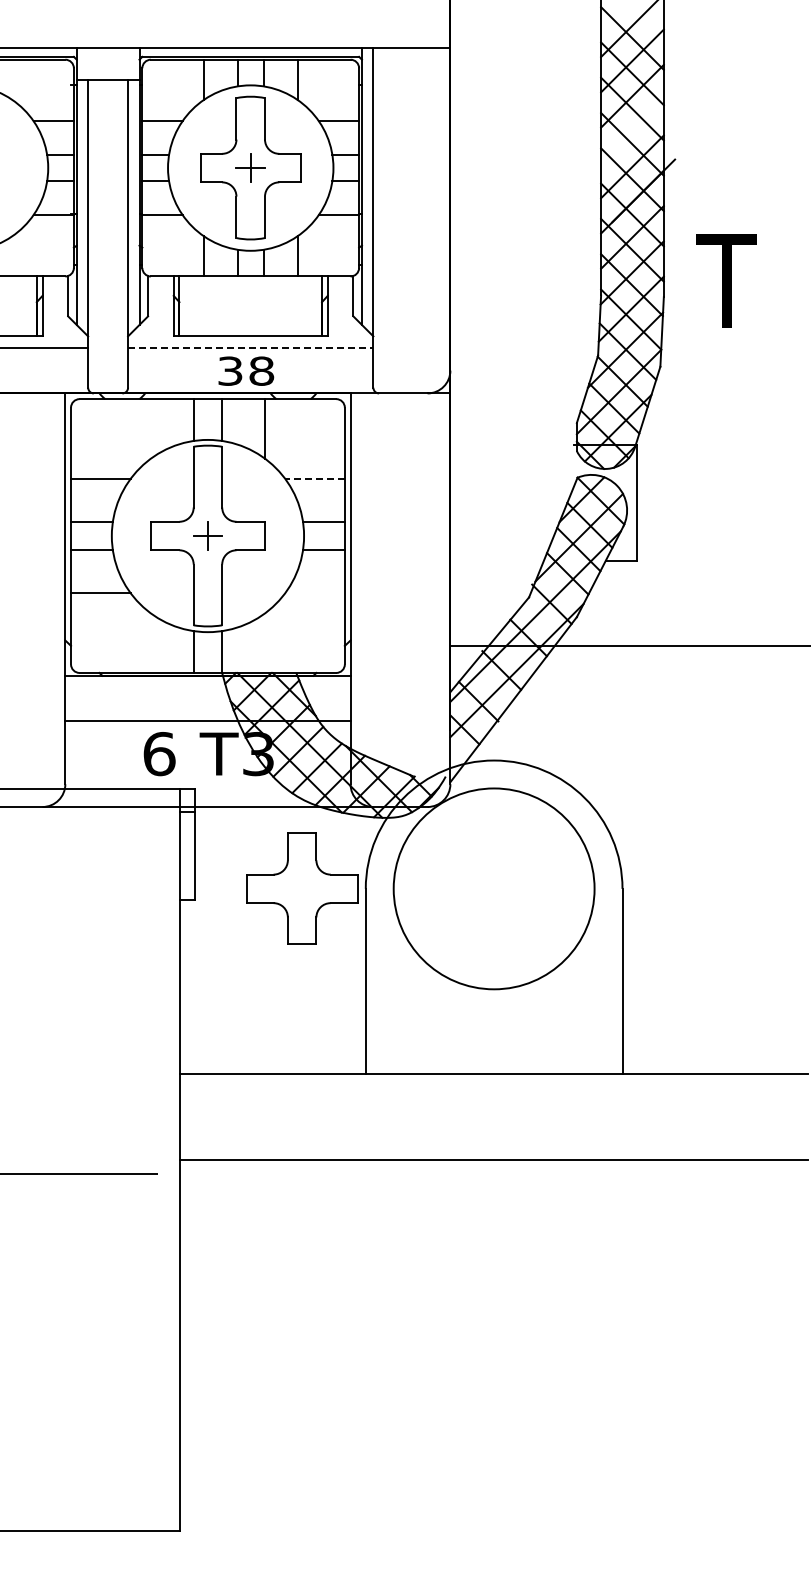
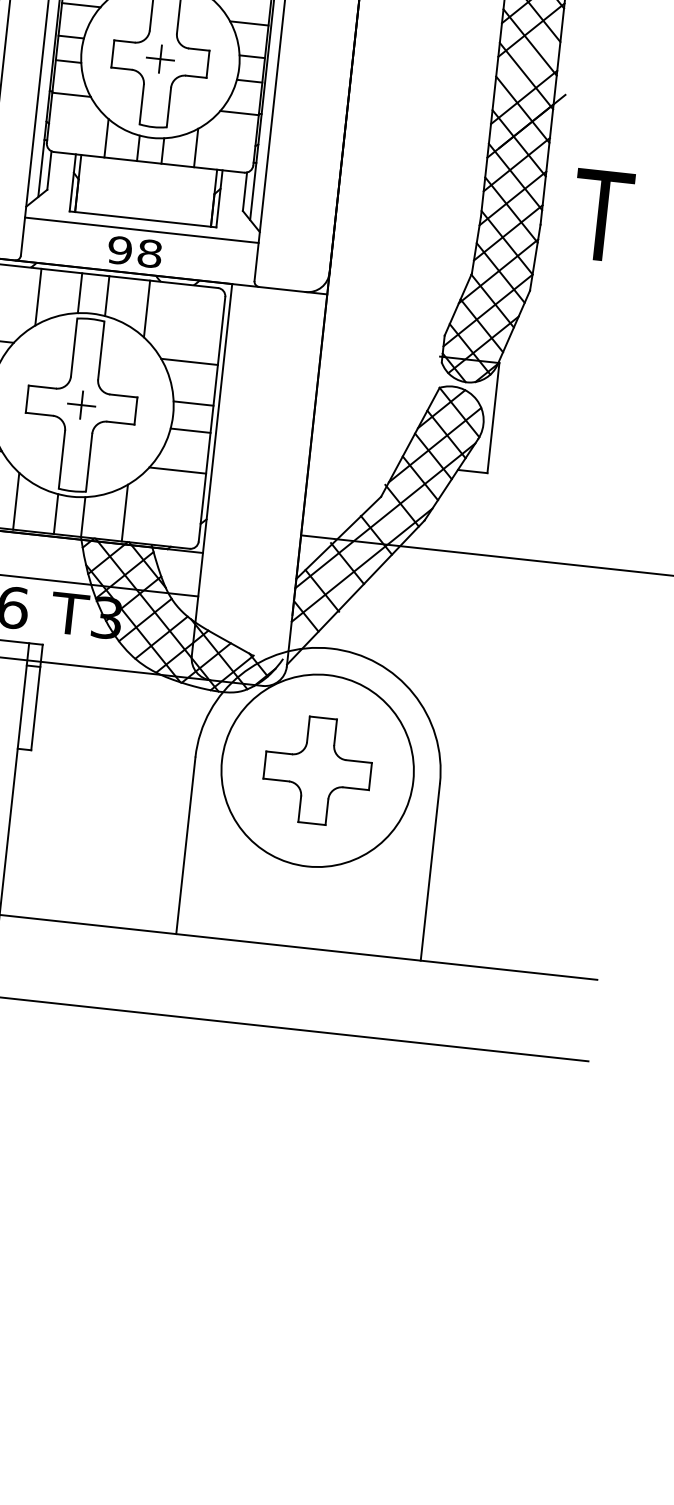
line: (250, 347) -> (141, 229), dashed -> solid
text: (230, 370) -> (120, 249), 38 -> 98
line: (150, 428) -> (38, 296), added
line: (315, 479) -> (189, 362), dashed -> solid
line: (314, 593) -> (177, 470), added
line: (150, 642) -> (15, 500), added
line: (265, 642) -> (125, 512), added
part: (302, 888) -> (318, 770), moved

